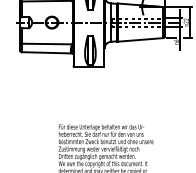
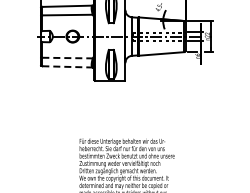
line: (47, 44) -> (68, 58), solid -> dashed
line: (47, 52) -> (68, 66), solid -> dashed

